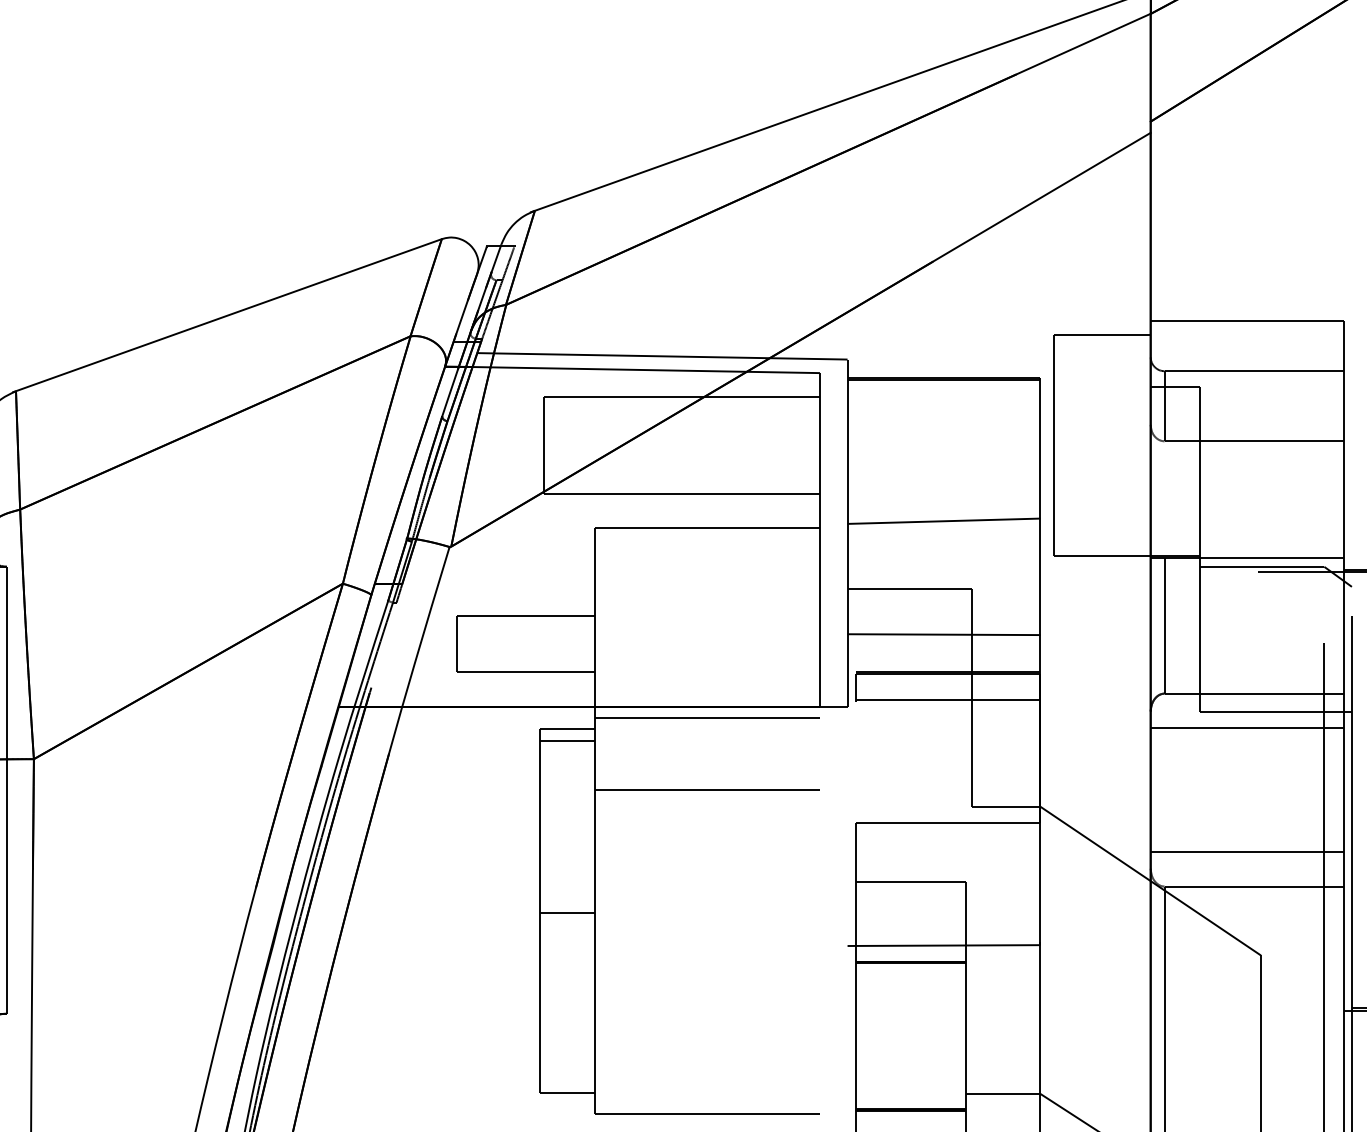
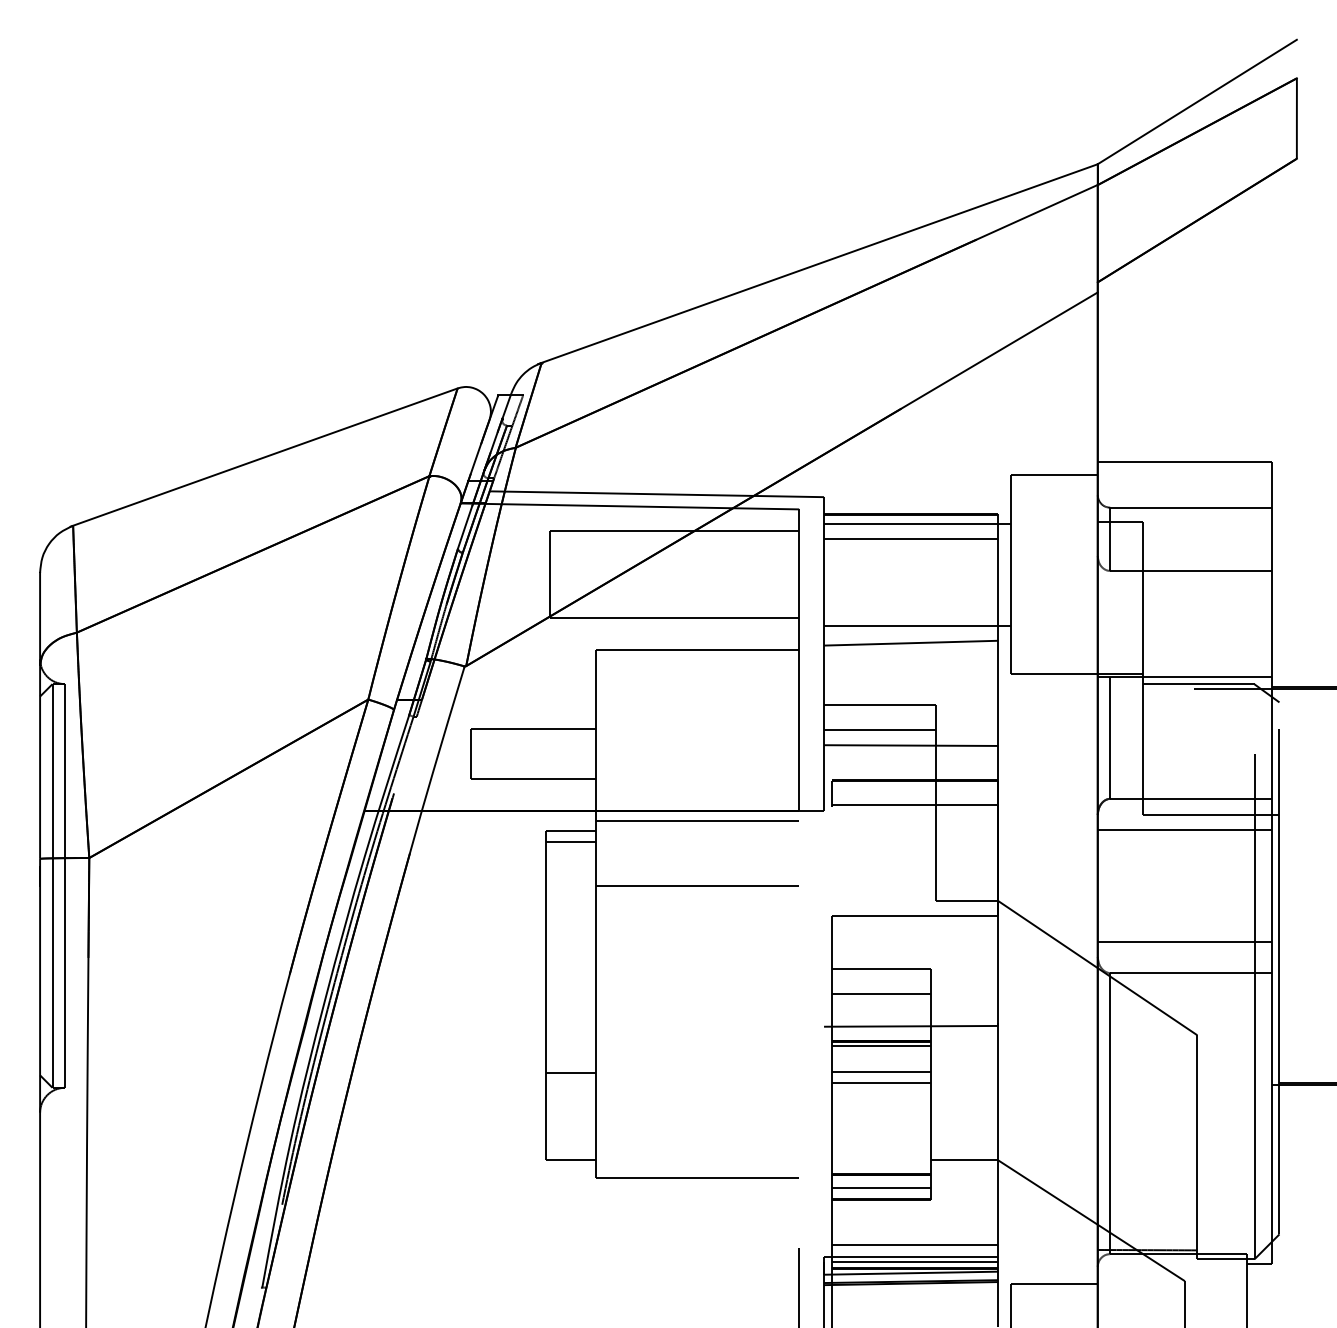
line: (951, 388) -> (917, 523), added
line: (944, 405) -> (911, 538), added
line: (951, 501) -> (917, 625), added
line: (910, 616) -> (880, 729), added
line: (911, 909) -> (881, 993), added
line: (566, 912) -> (570, 1072), moved
line: (911, 967) -> (881, 1046), added
line: (911, 995) -> (881, 1071), added
line: (911, 1007) -> (881, 1082), added
line: (911, 1125) -> (881, 1188), added

